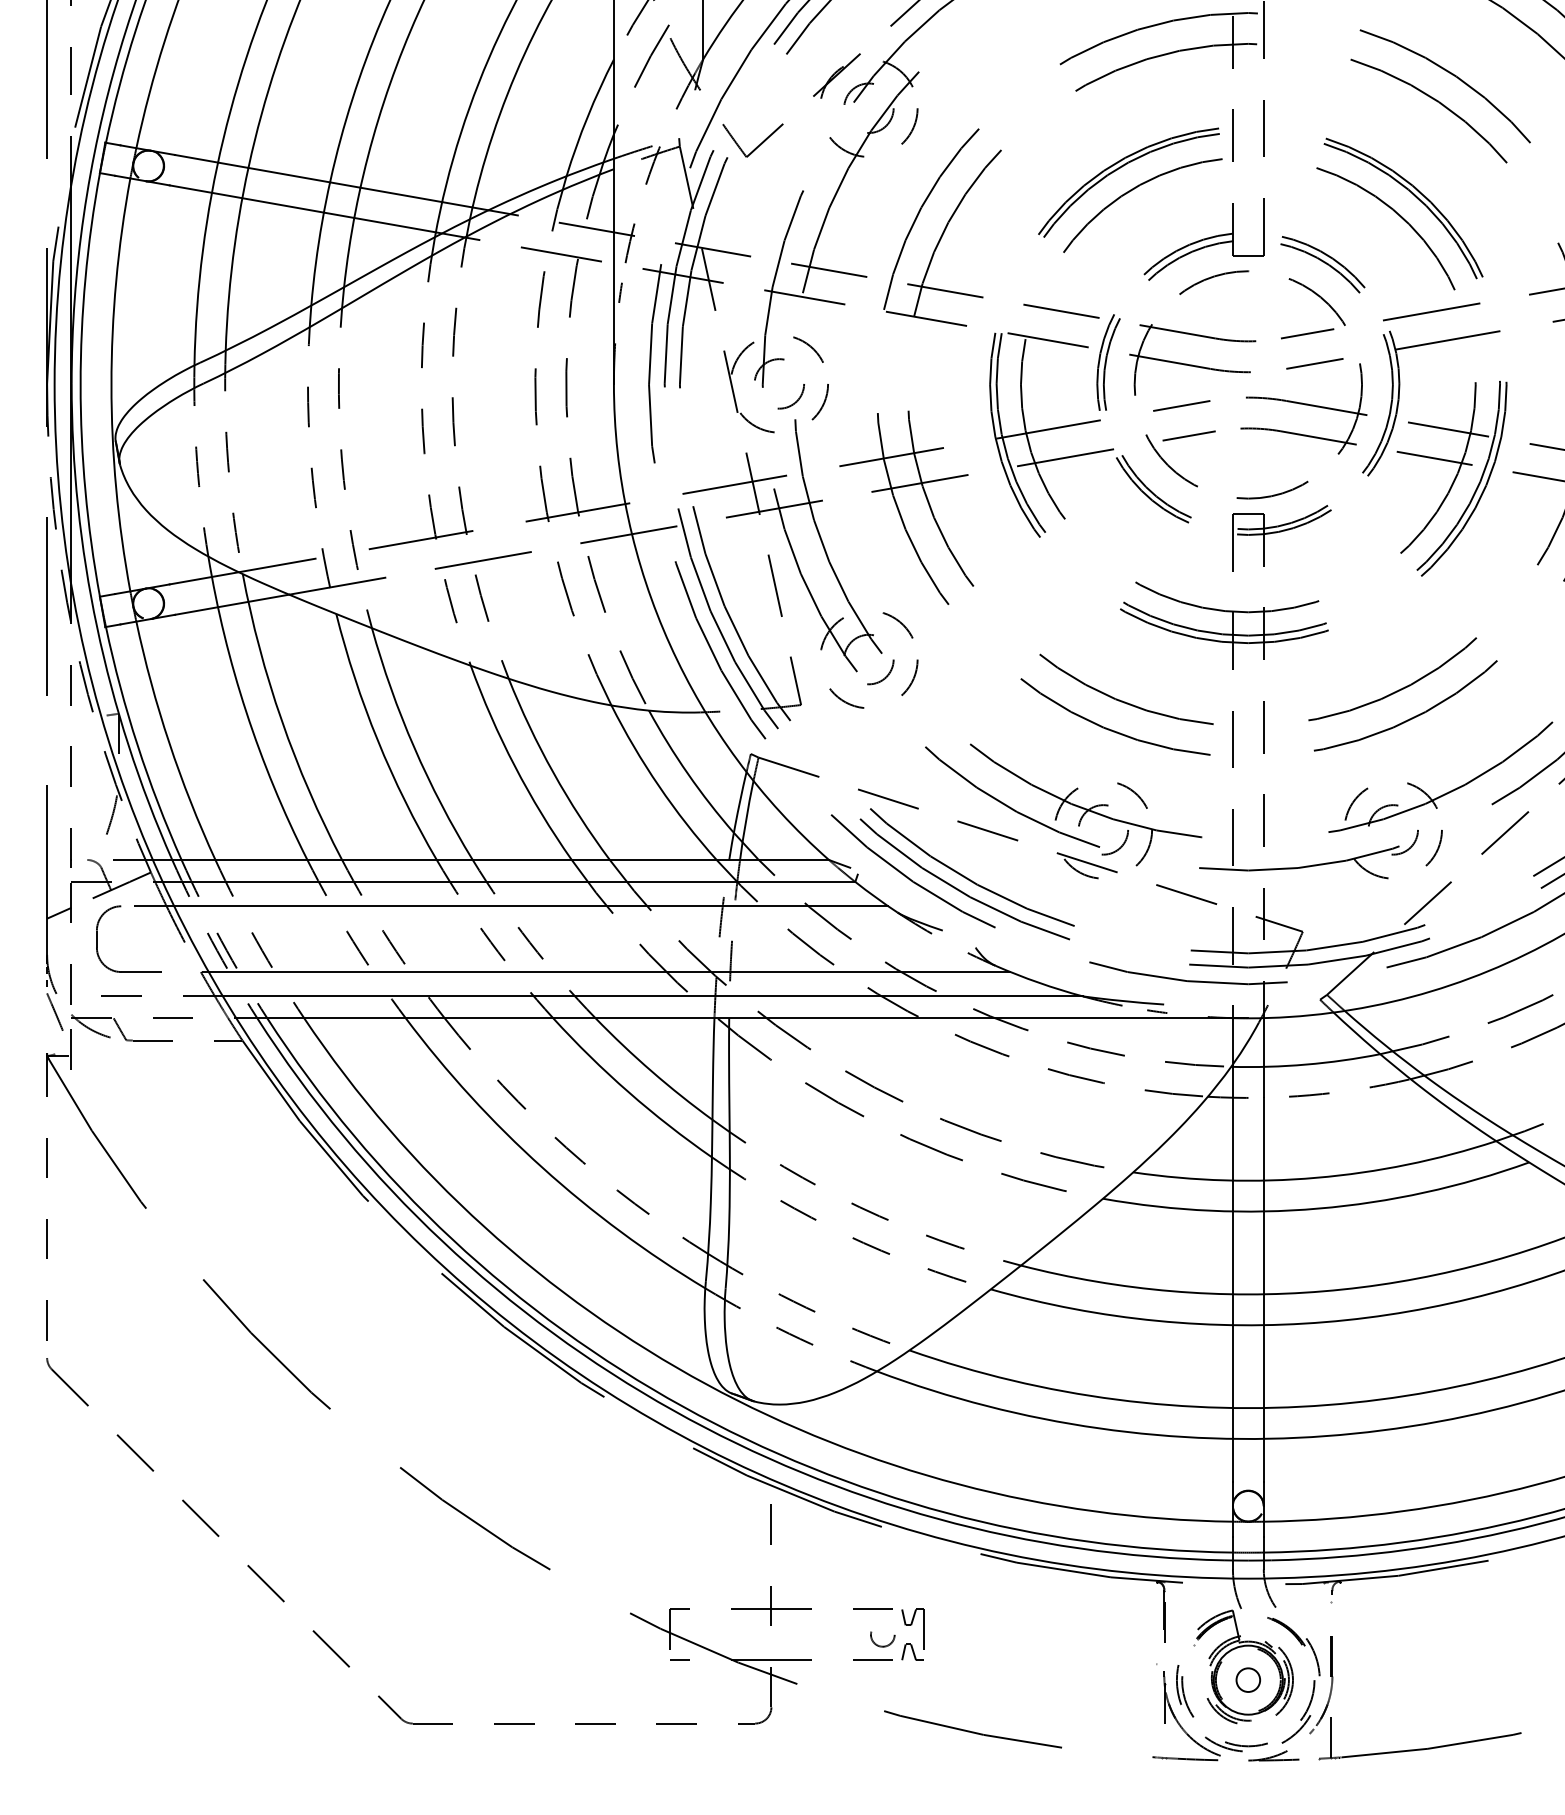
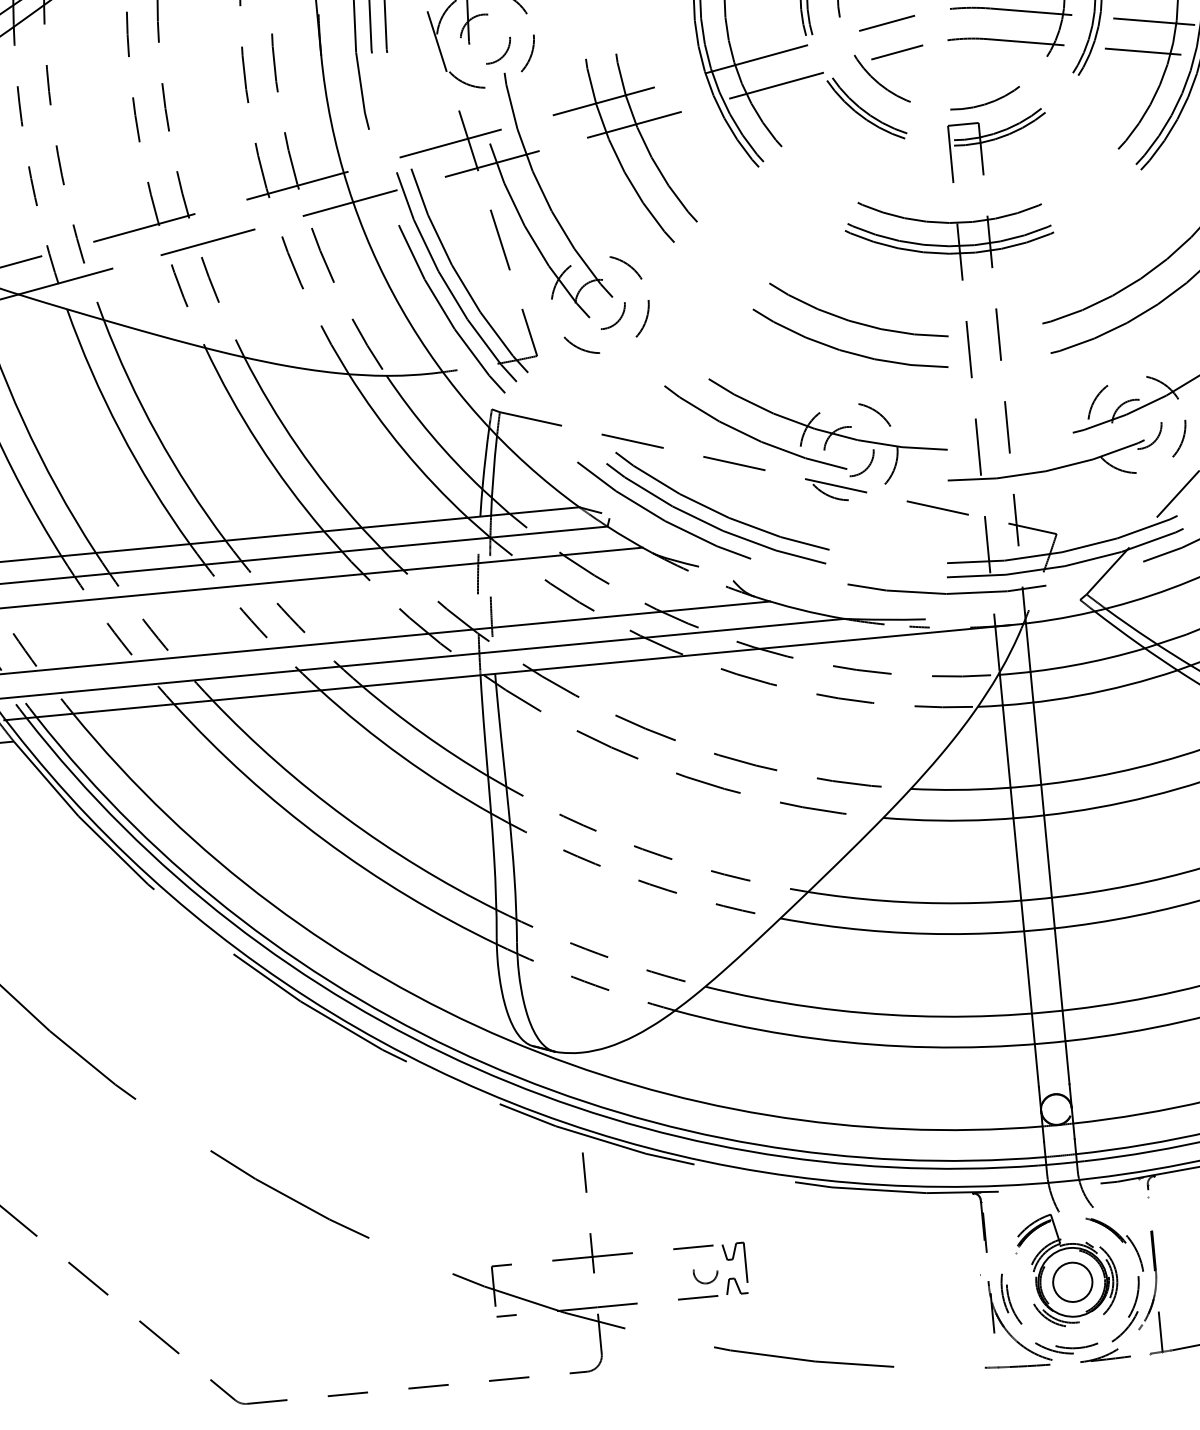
arc: (1309, 1095) -> (1078, 696), dashed -> solid
arc: (566, 1147) -> (345, 817), dashed -> solid
circle: (1248, 1679) -> (1072, 1281), size x1.67

